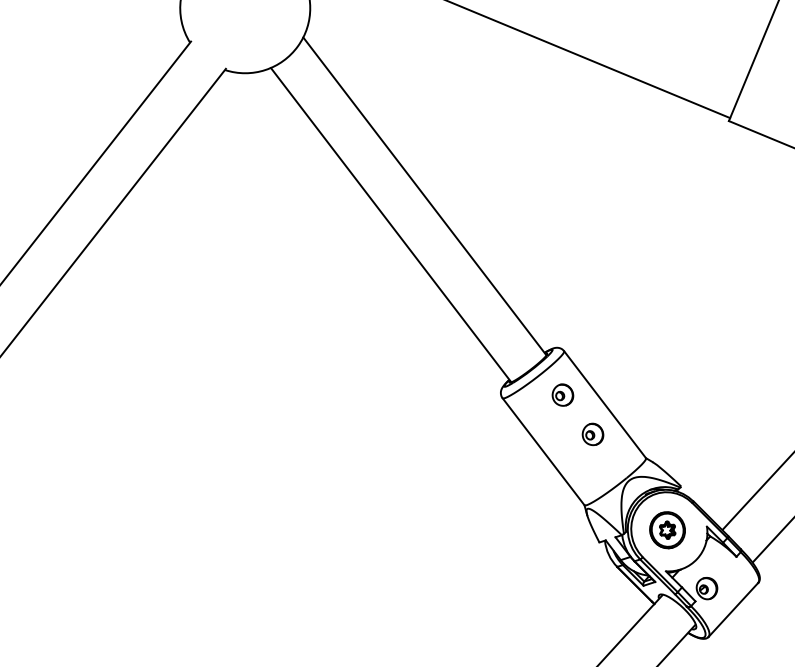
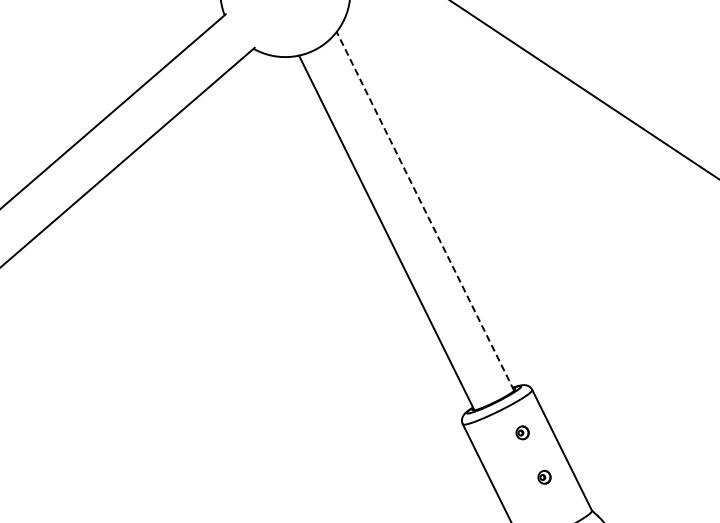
line: (424, 196) -> (425, 211), solid -> dashed
part: (562, 394) -> (522, 432), size x0.6
part: (592, 434) -> (544, 477), size x0.6

